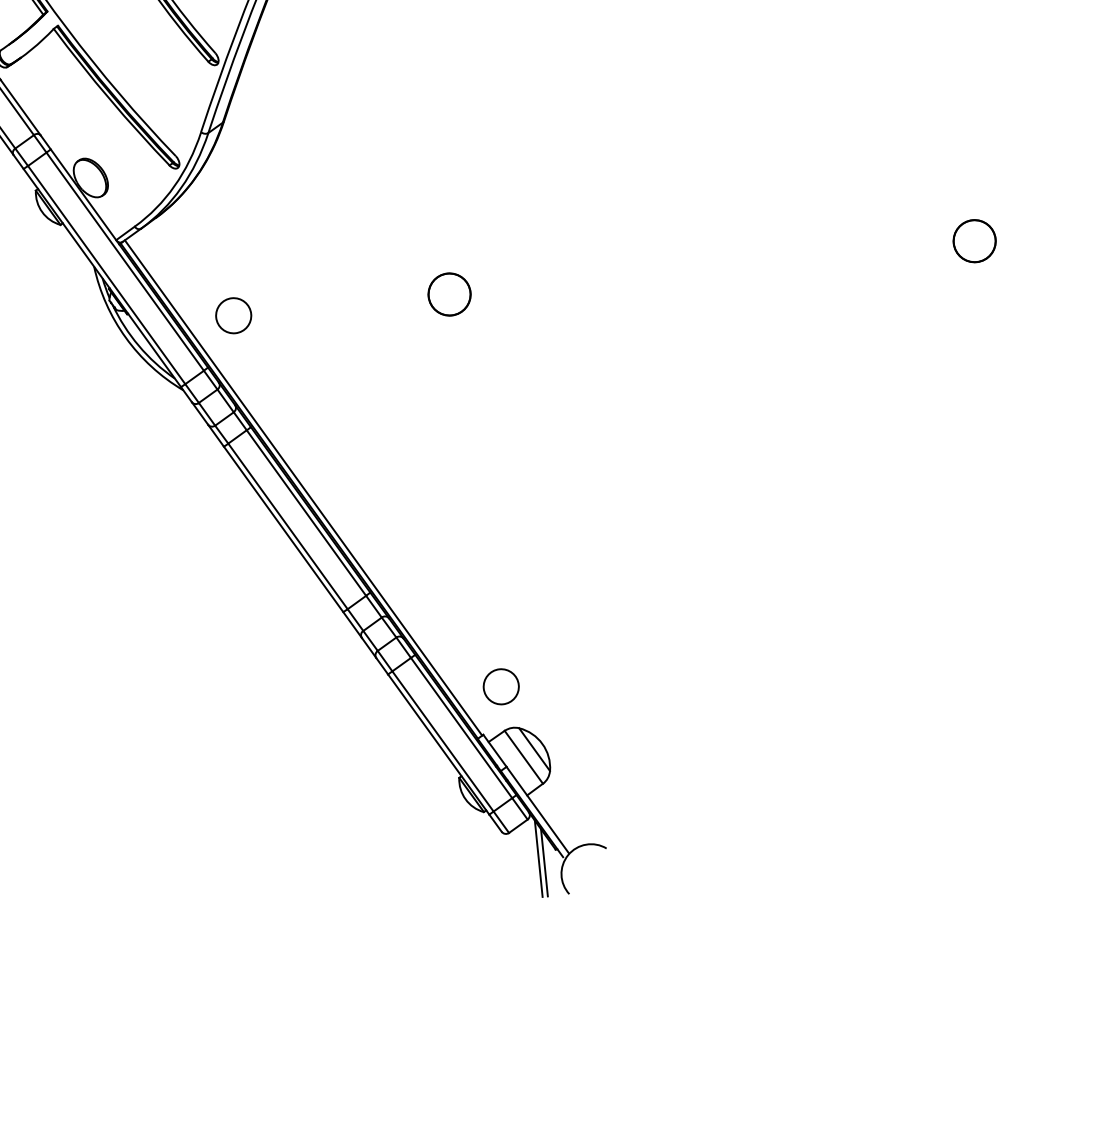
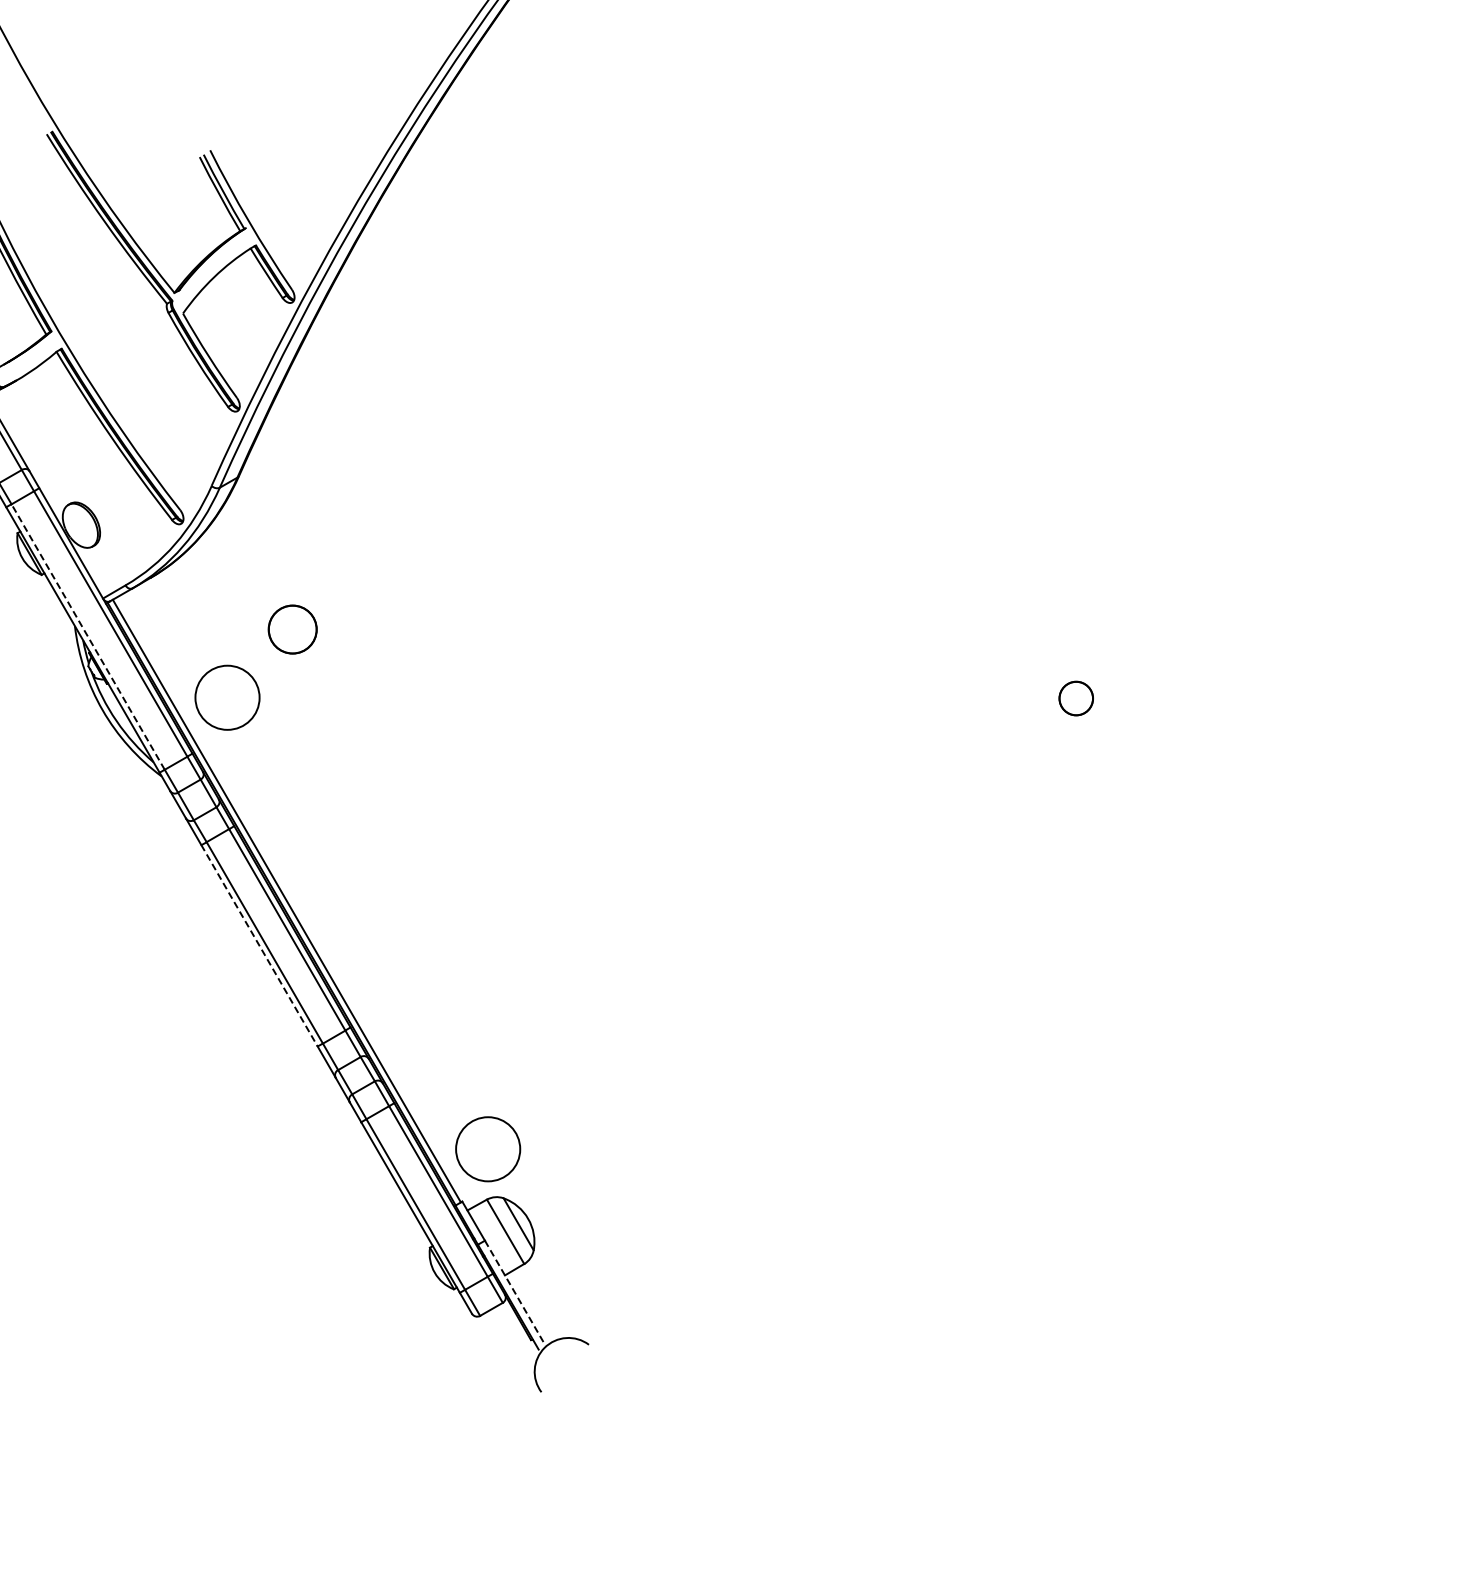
circle: (974, 241) -> (1076, 698), size x0.7
line: (106, 274) -> (87, 636), solid -> dashed
circle: (449, 294) -> (292, 629), moved
circle: (233, 315) -> (227, 697), size x1.6
line: (283, 530) -> (259, 946), solid -> dashed
circle: (501, 686) -> (488, 1149), size x1.6
line: (537, 810) -> (515, 1293), solid -> dashed
line: (538, 858) -> (510, 1348), removed
line: (544, 862) -> (516, 1353), removed

